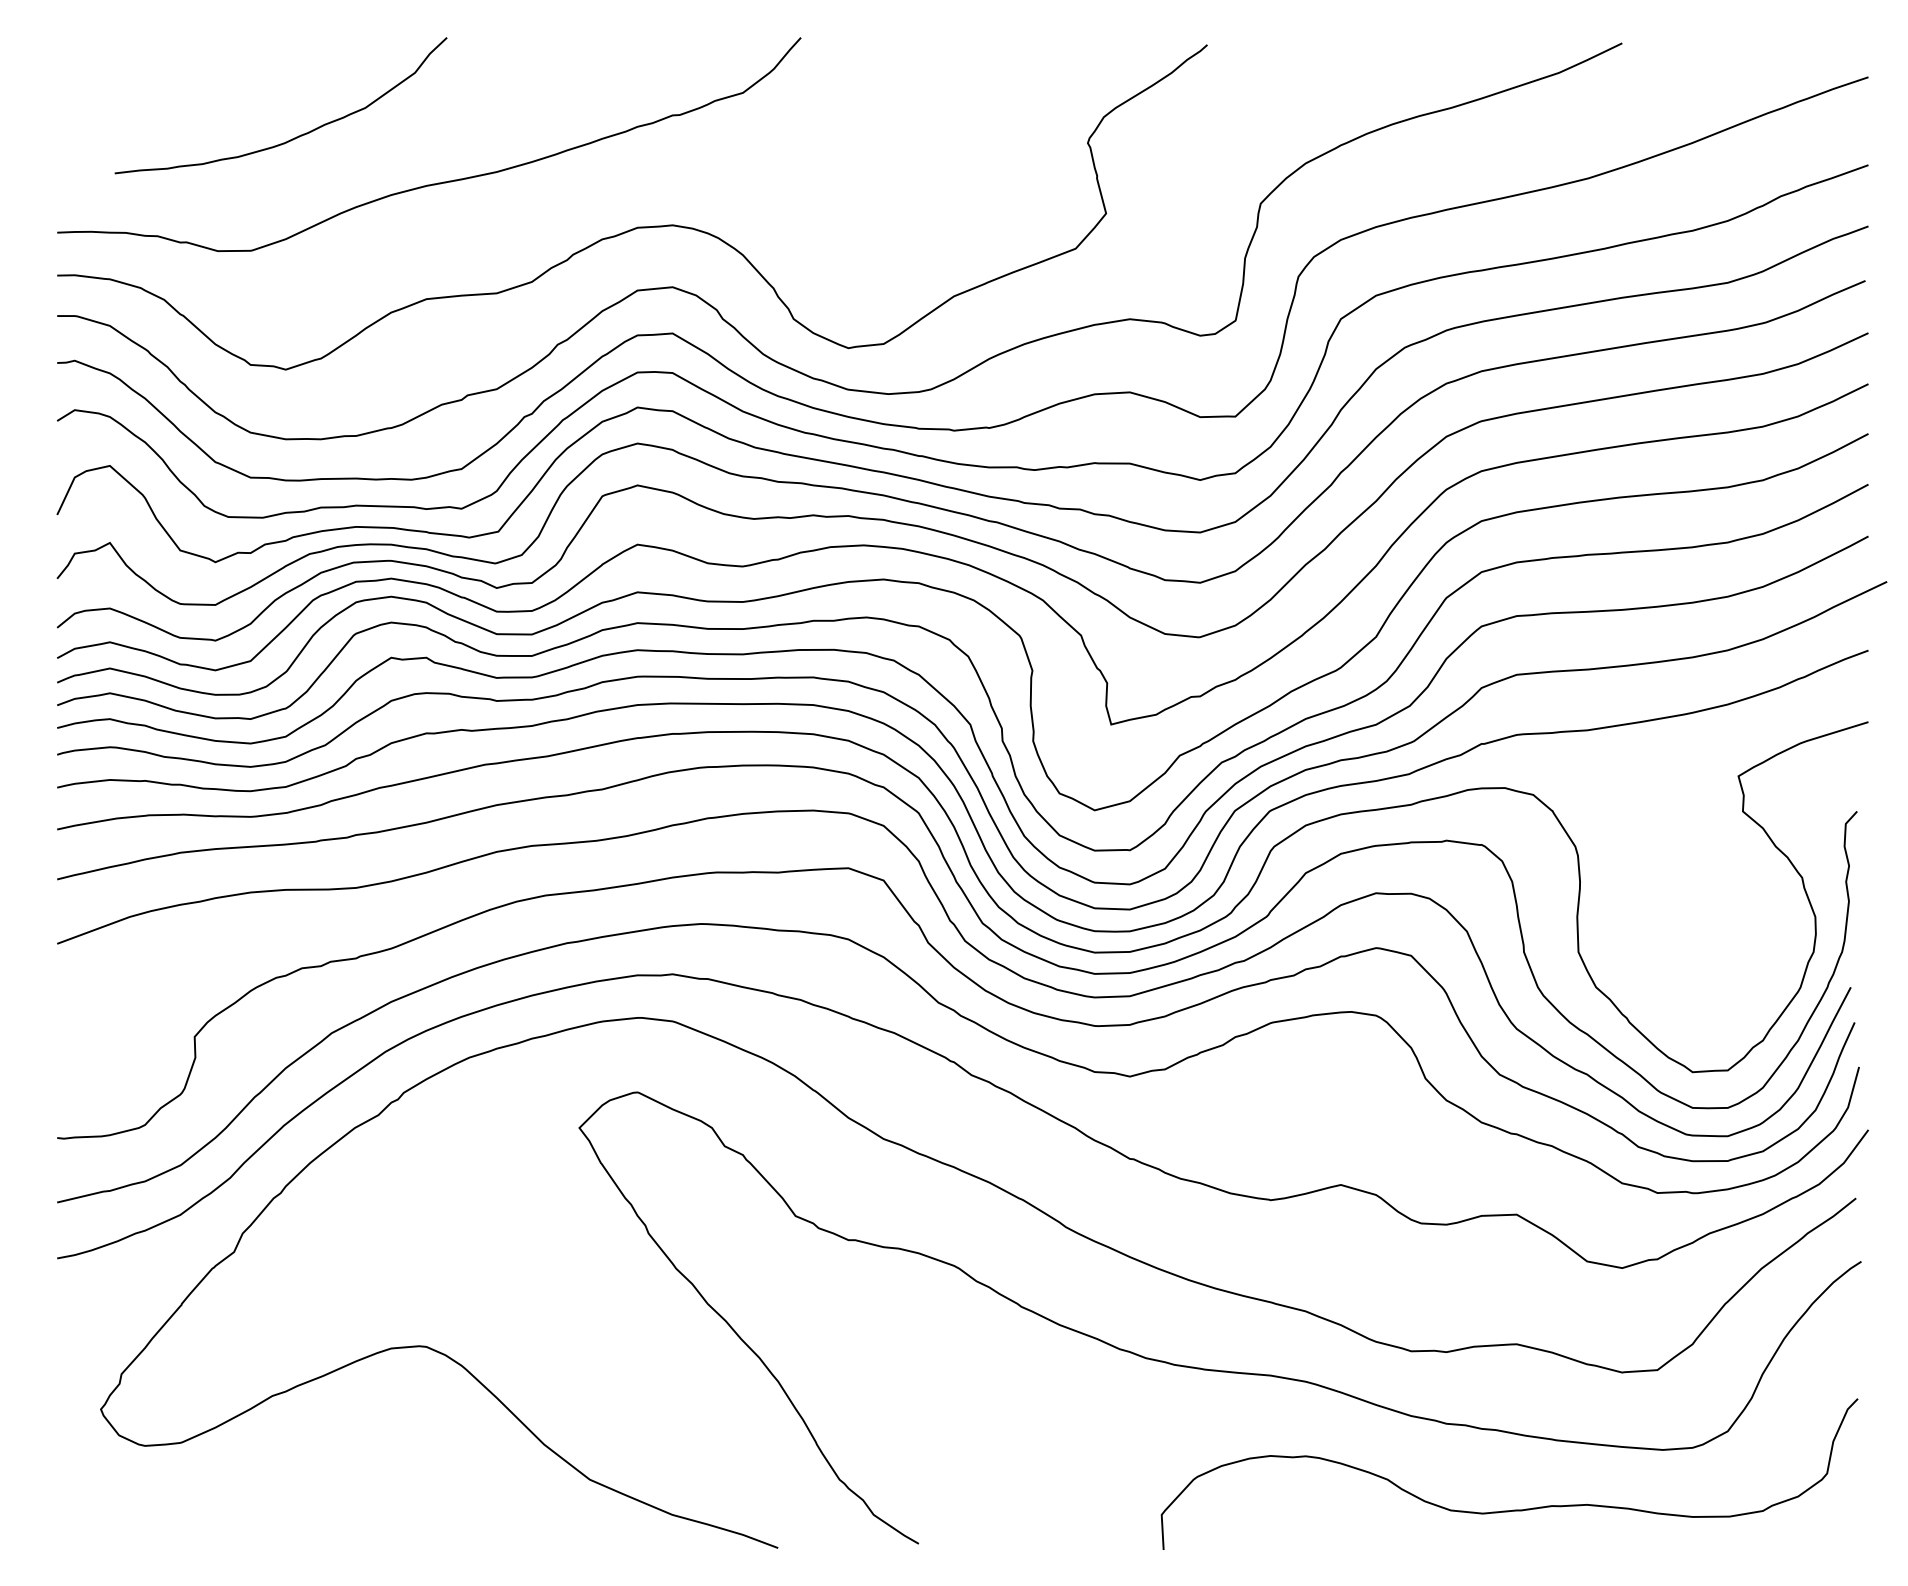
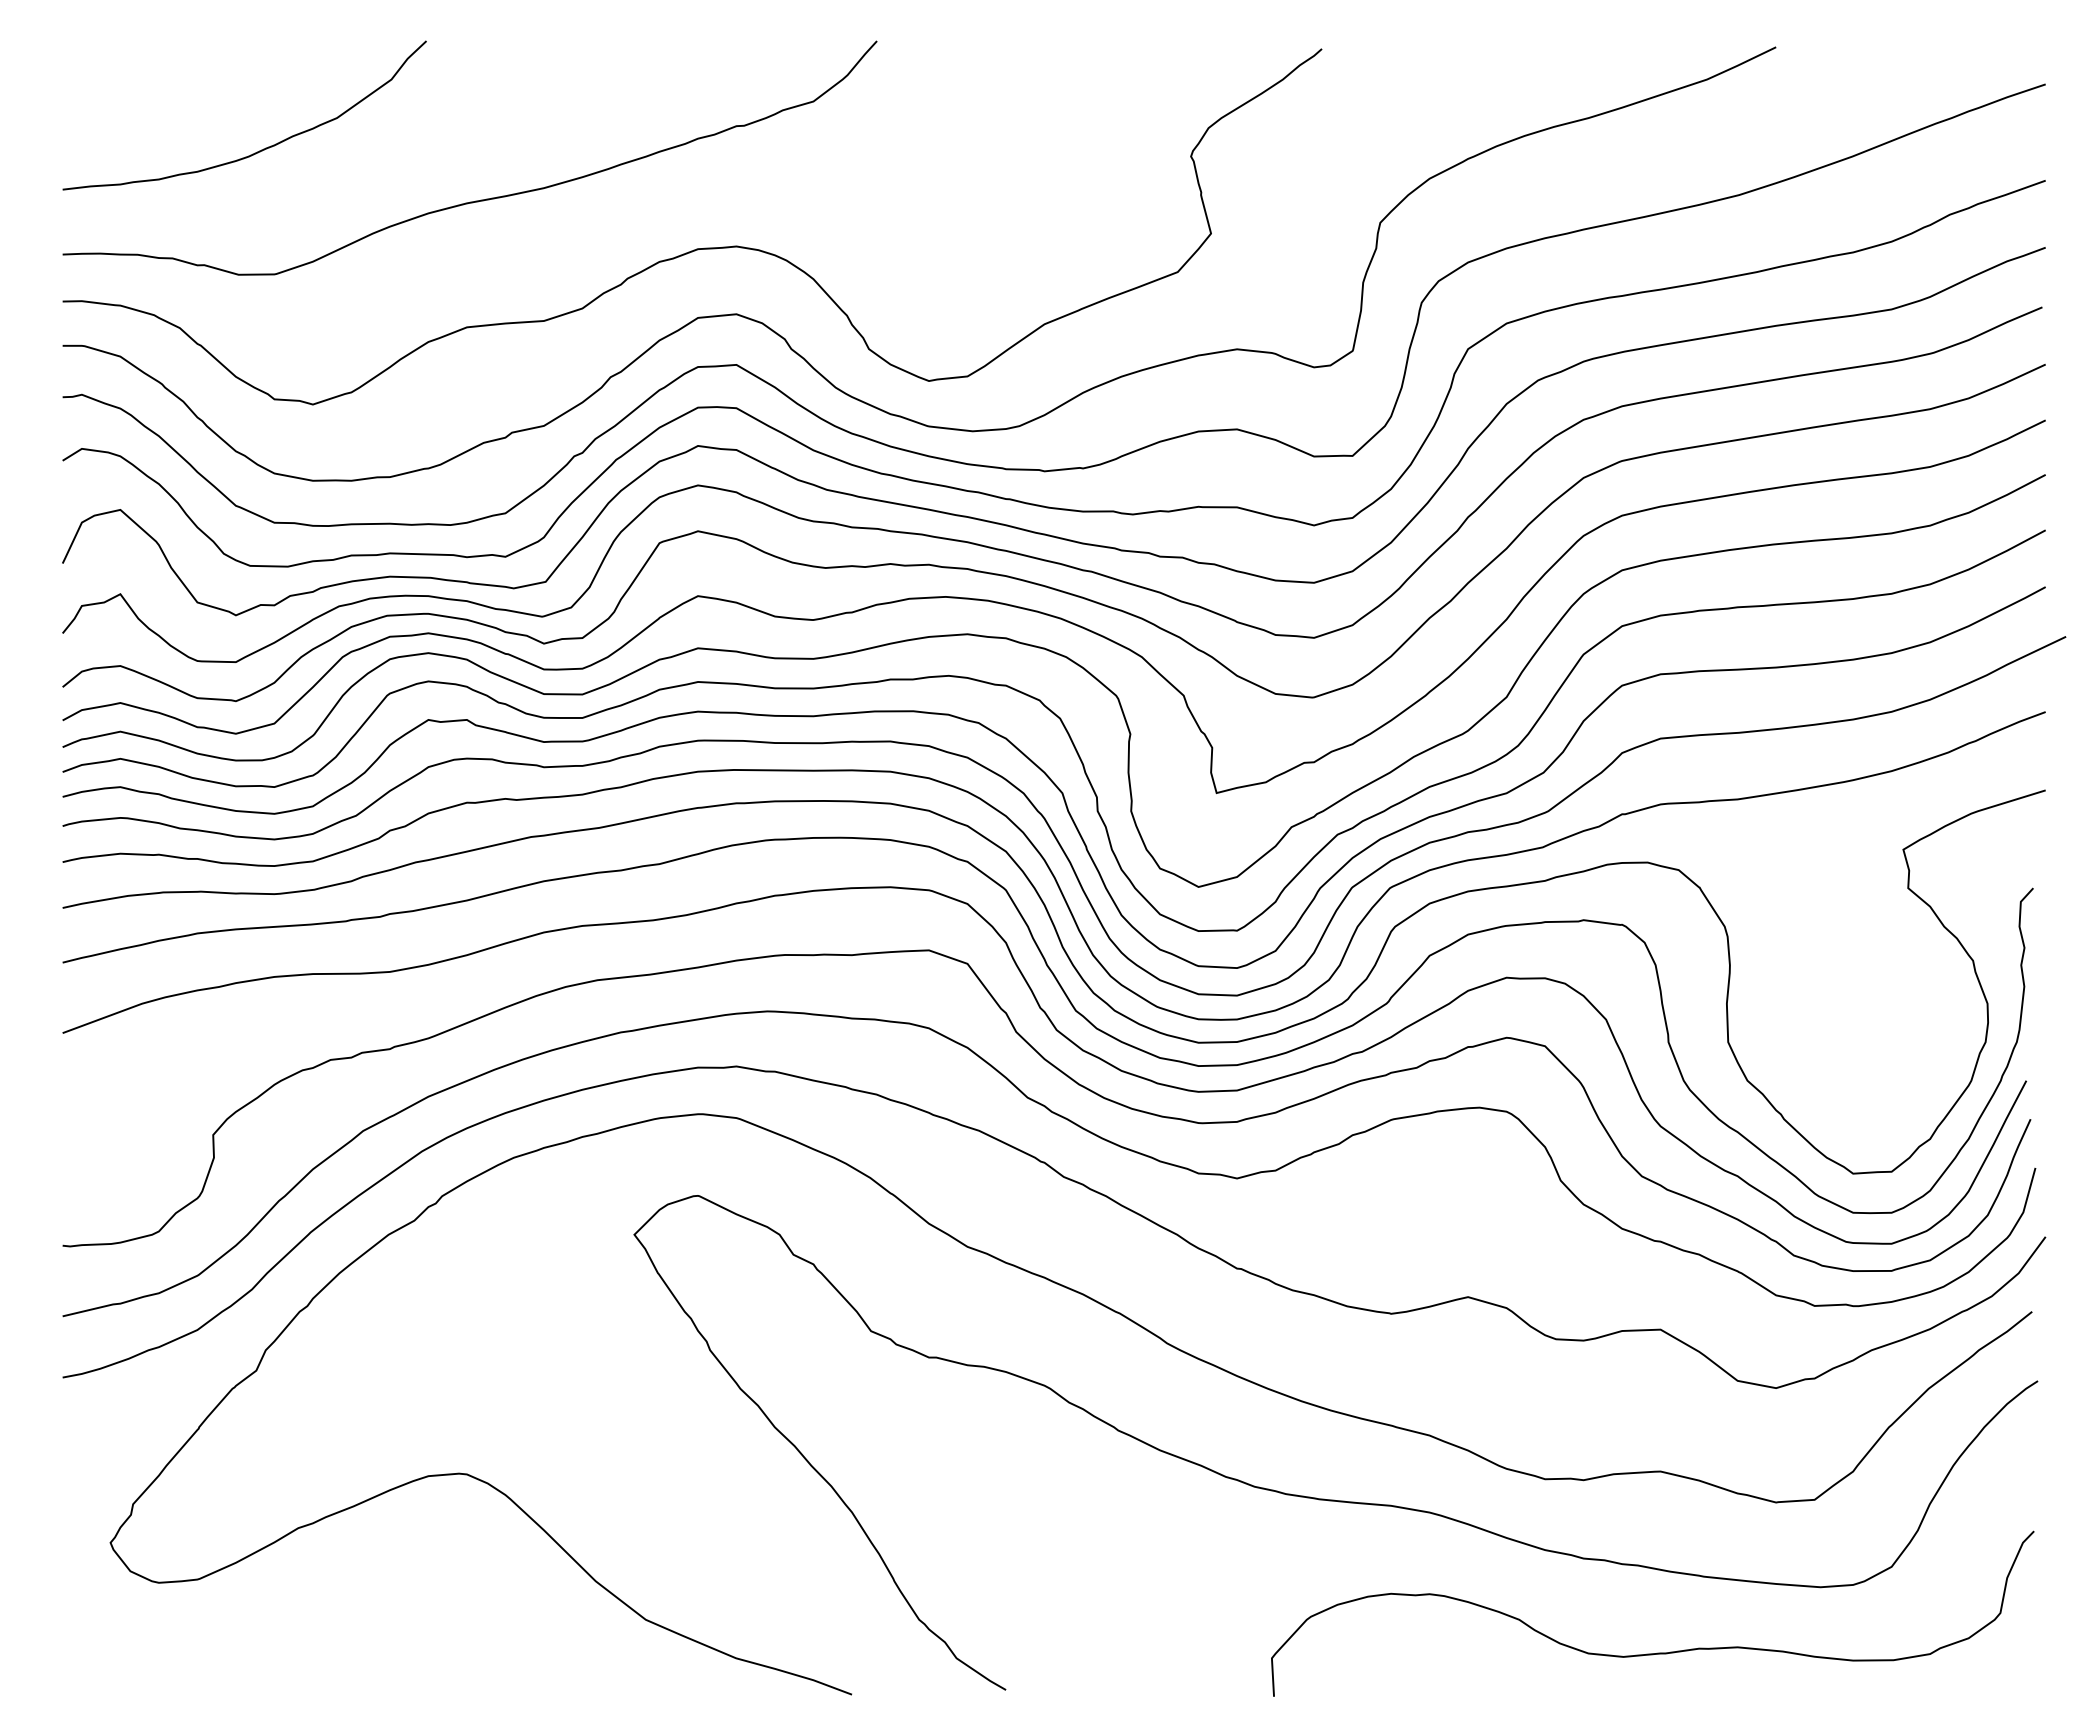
curve: (296, 136) -> (261, 149), moved

